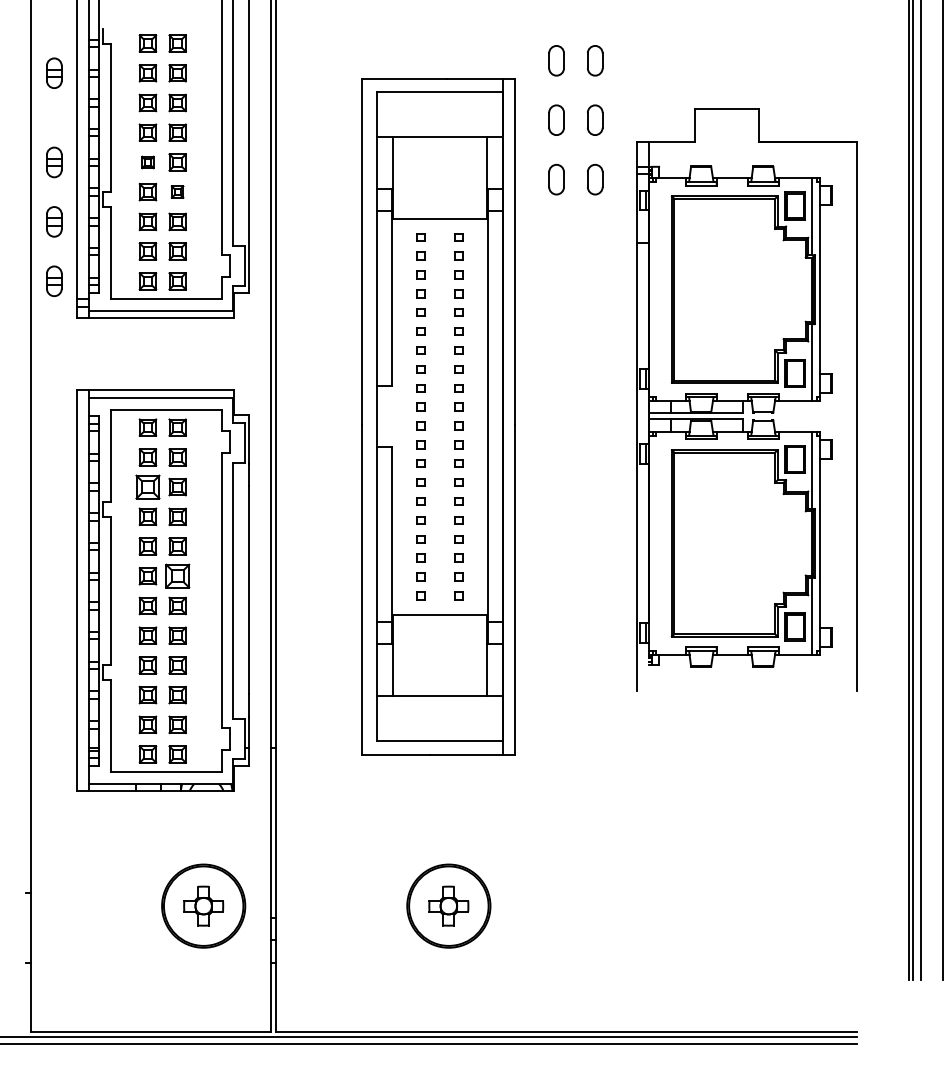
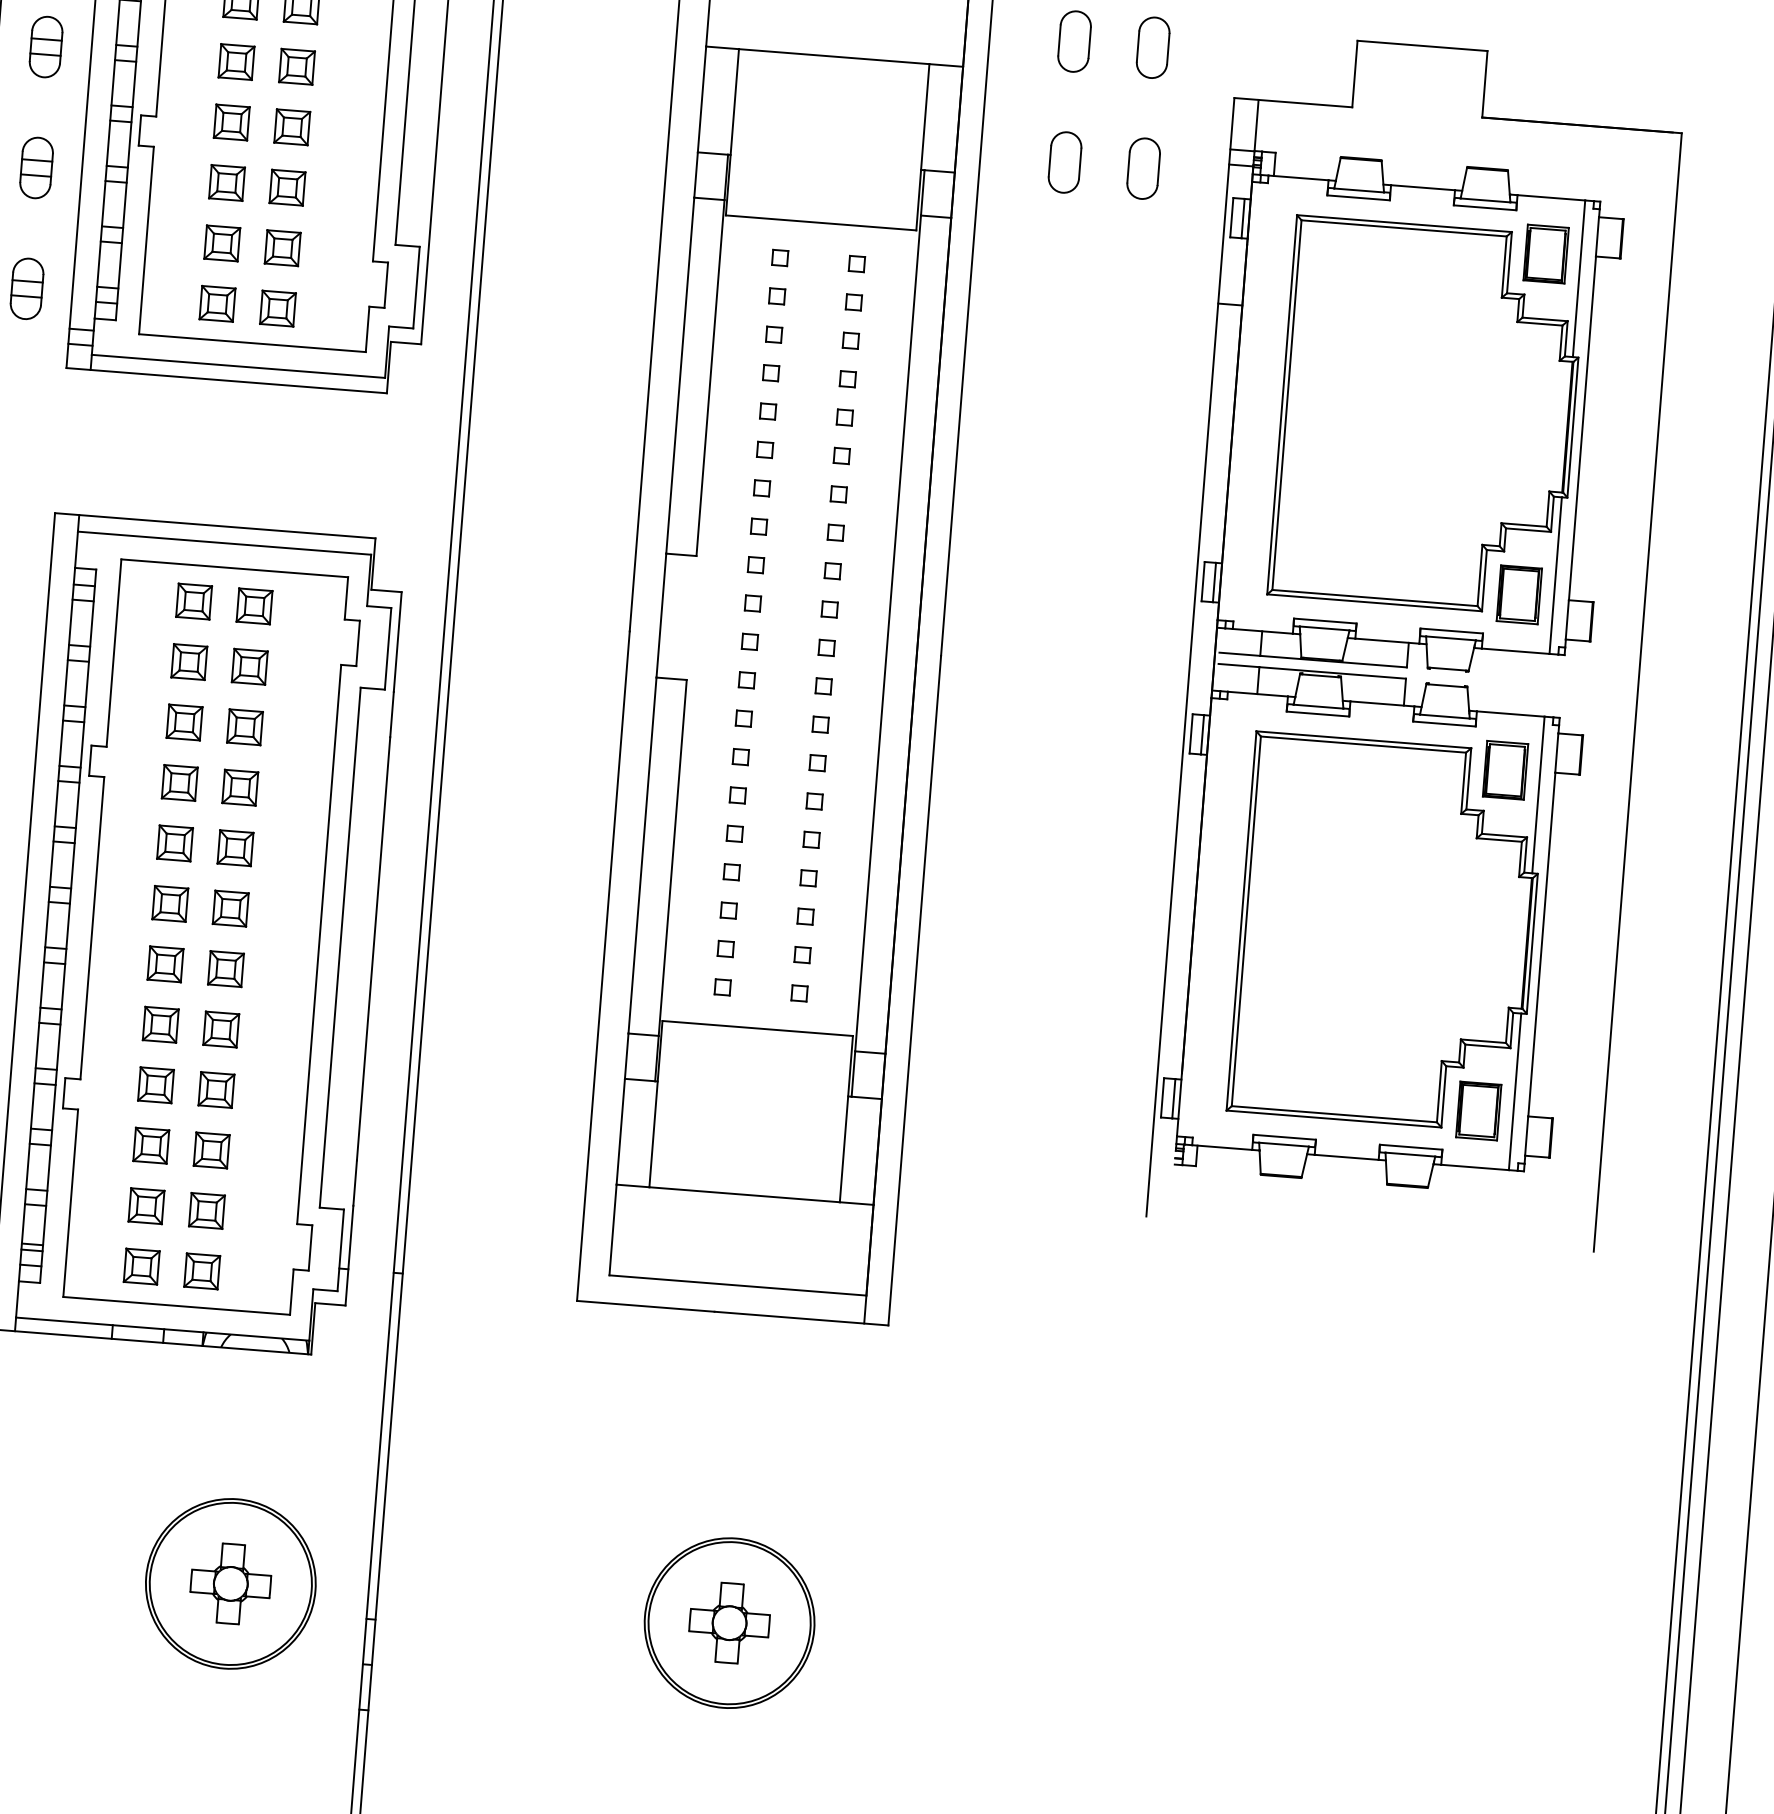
part: (147, 162) -> (235, 62), size x1.43
part: (177, 191) -> (291, 125), size x1.43
part: (147, 486) -> (183, 721), size x0.71
part: (177, 576) -> (230, 909), size x0.71

